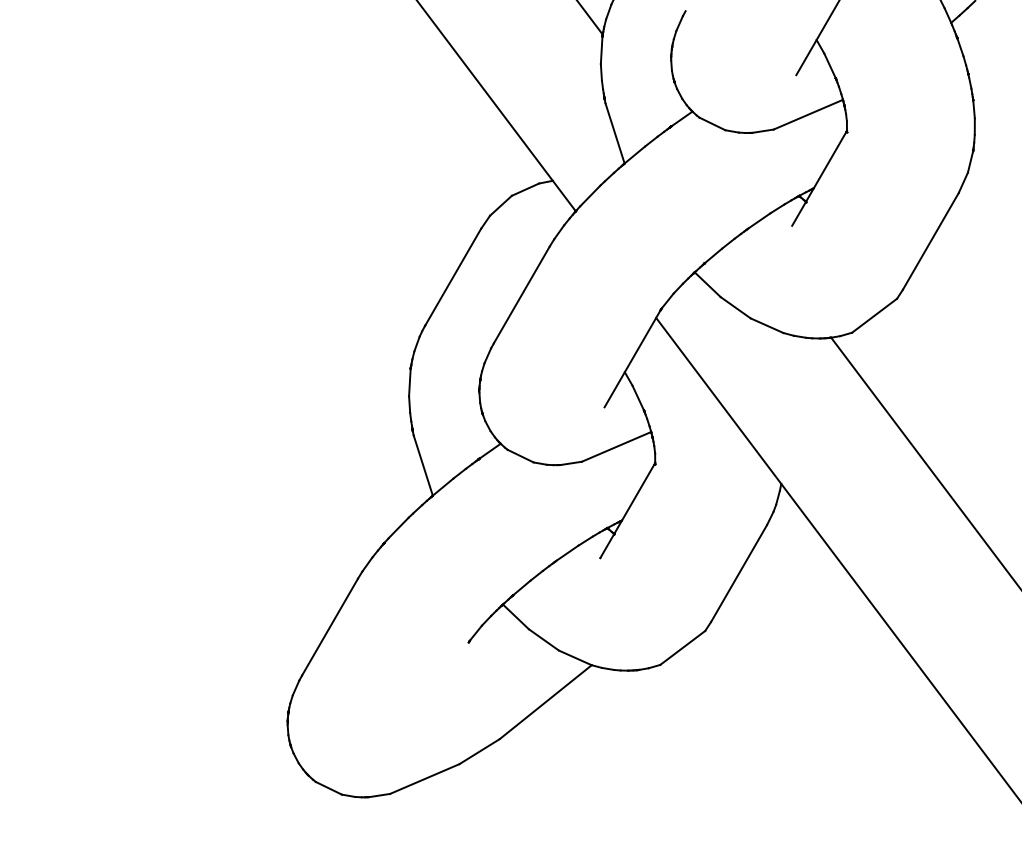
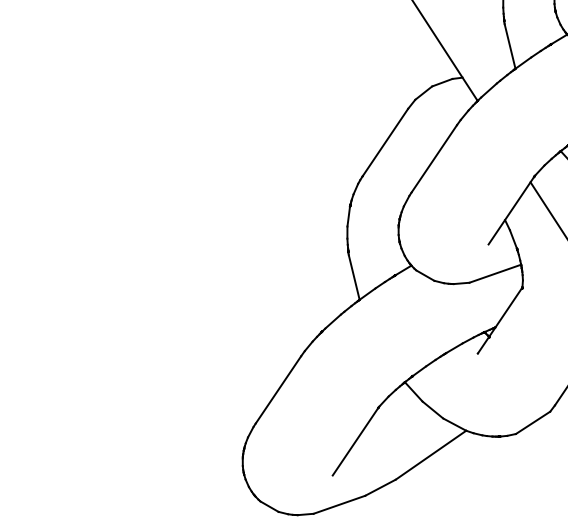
line: (440, 690) -> (355, 441), added

